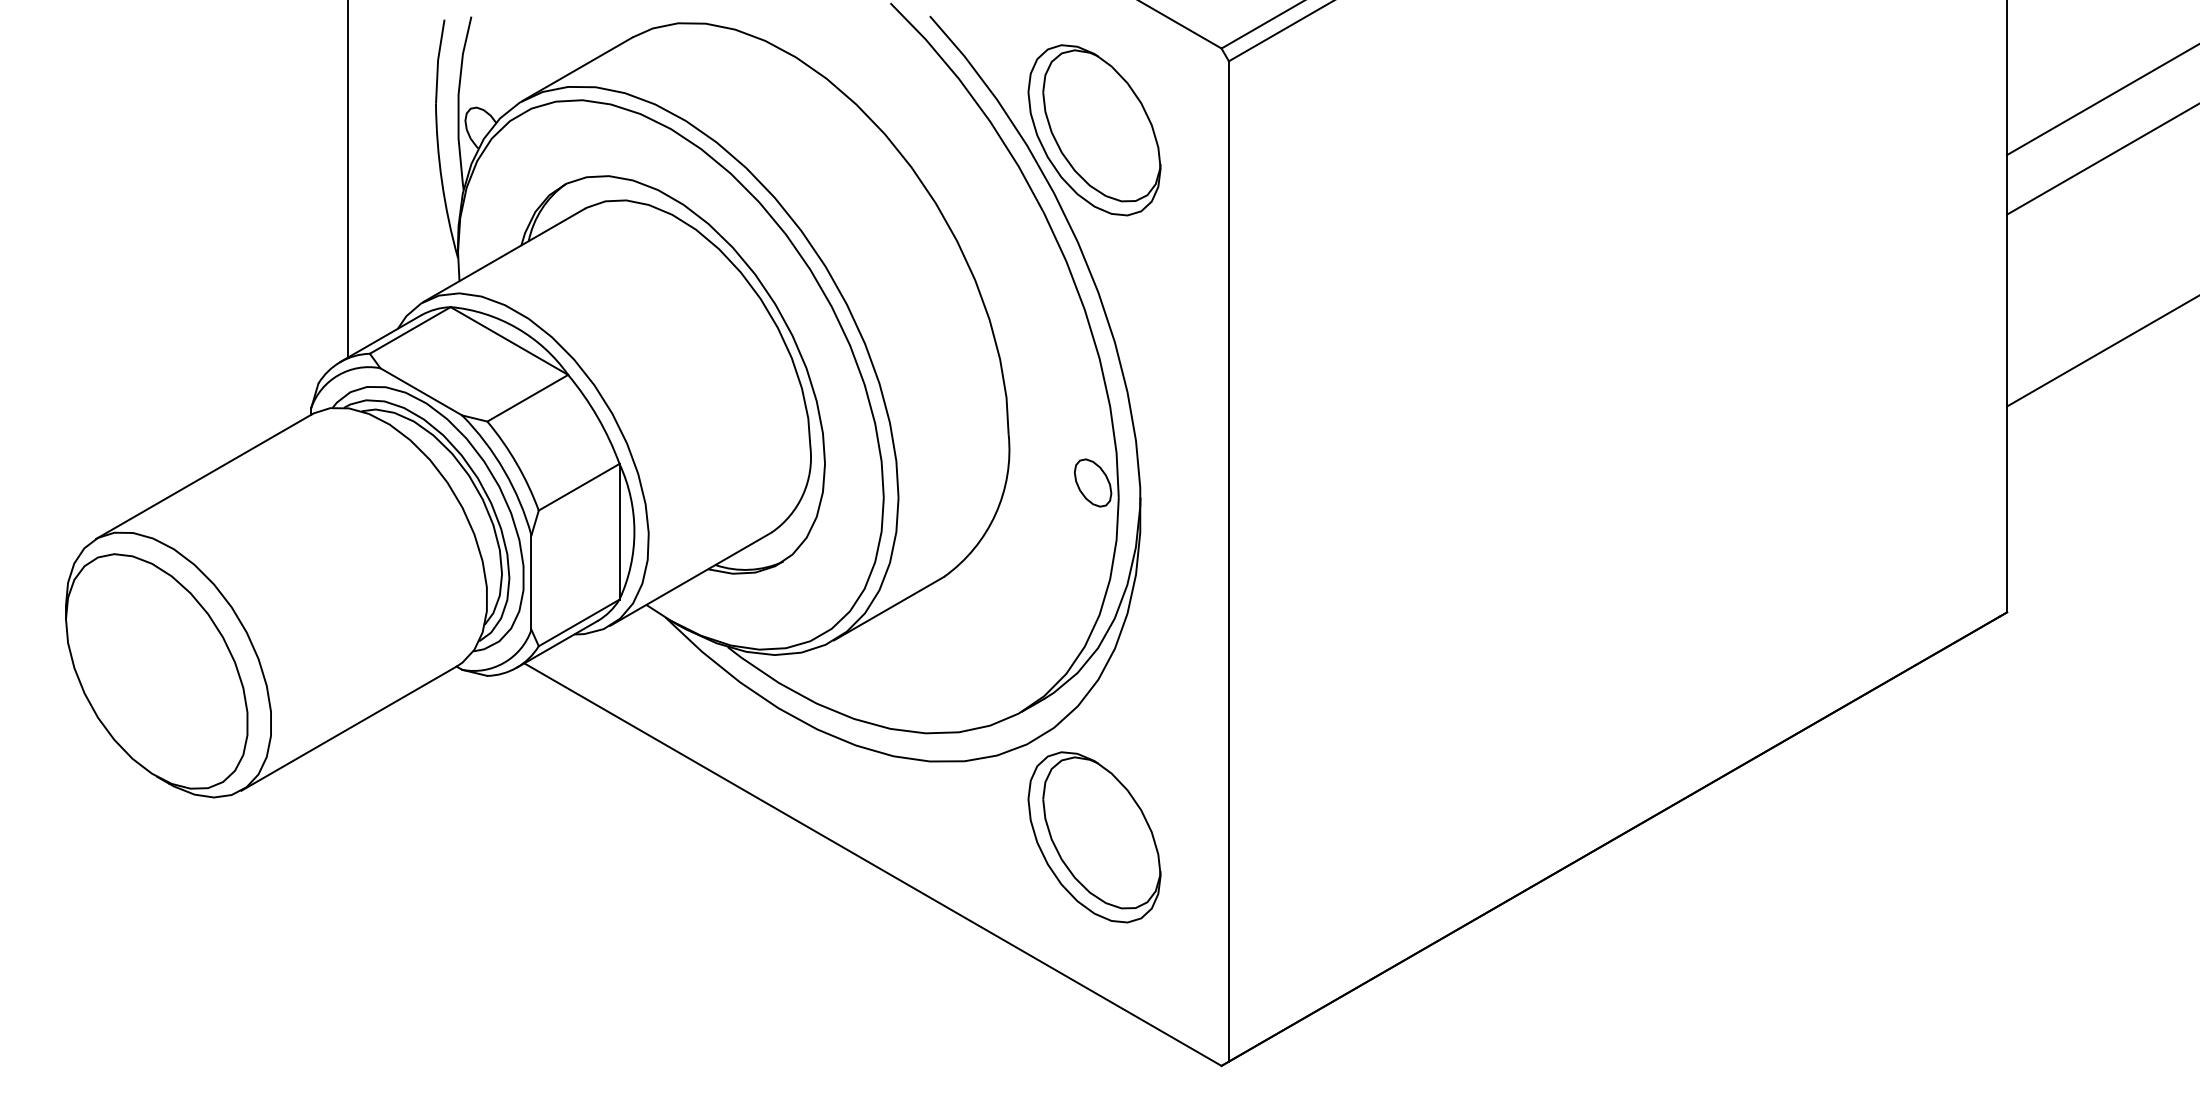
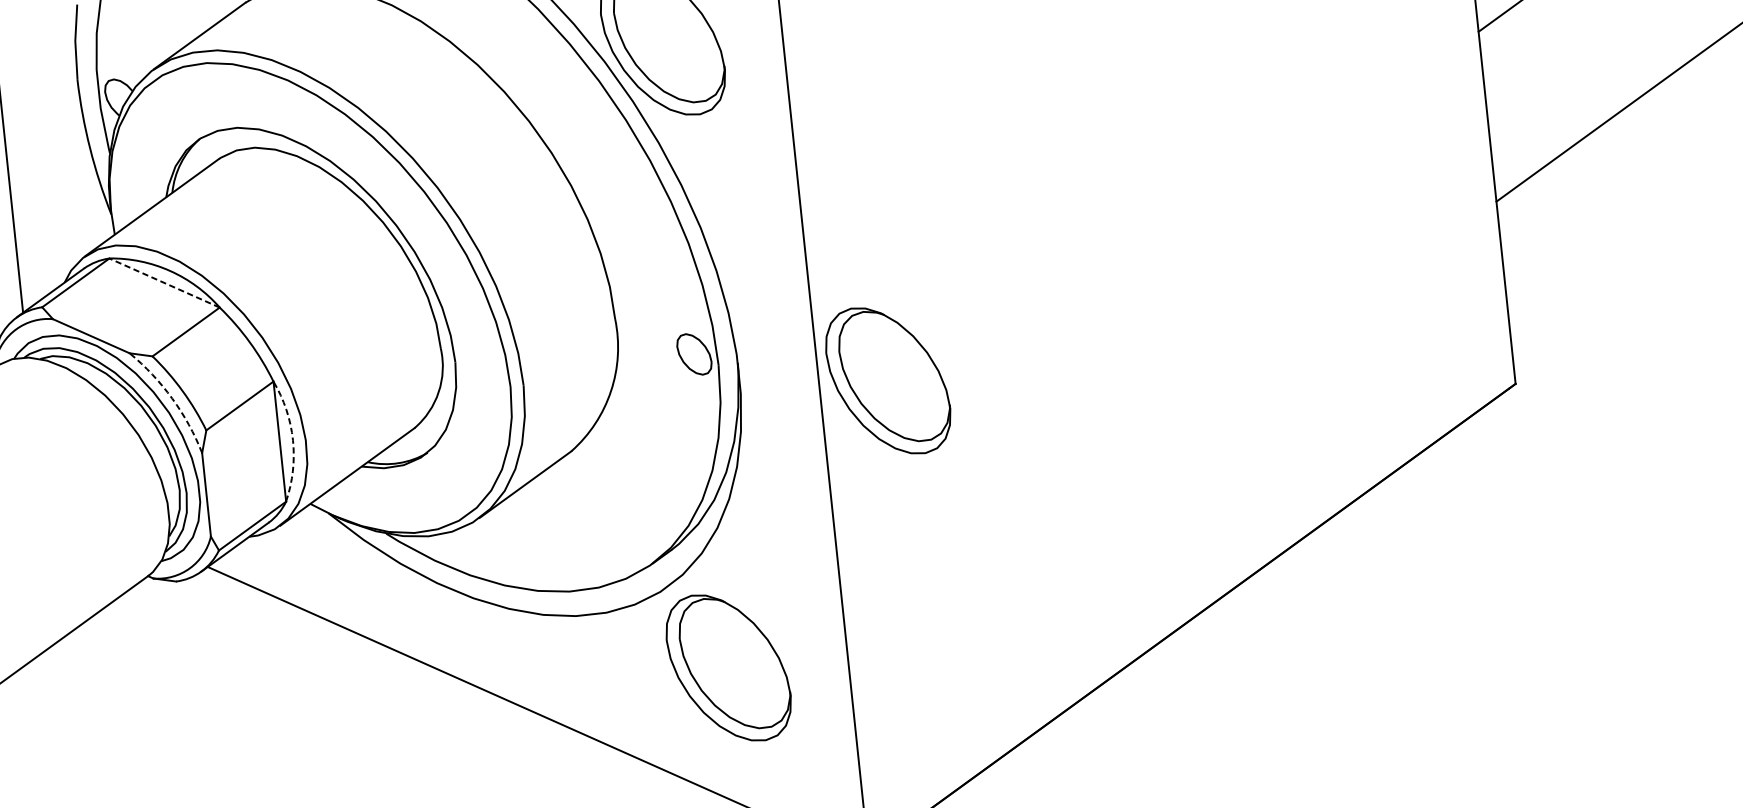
line: (509, 341) -> (164, 283), solid -> dashed
arc: (504, 471) -> (172, 398), solid -> dashed
arc: (634, 531) -> (293, 440), solid -> dashed
part: (1306, 535) -> (888, 381), added

